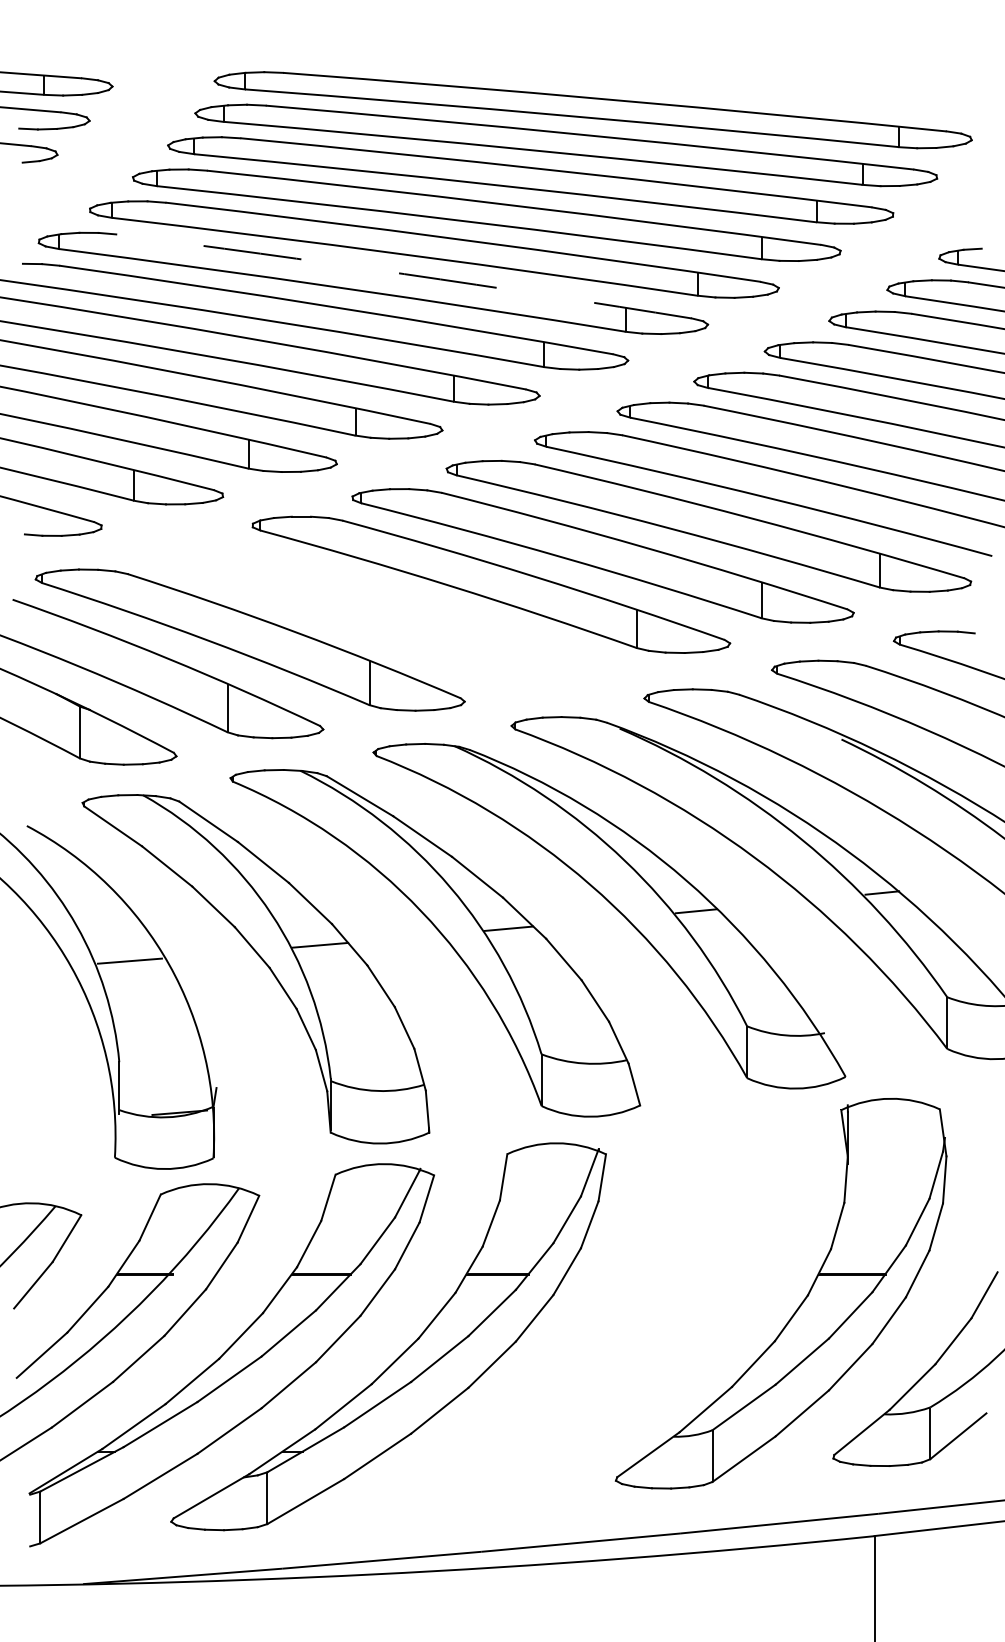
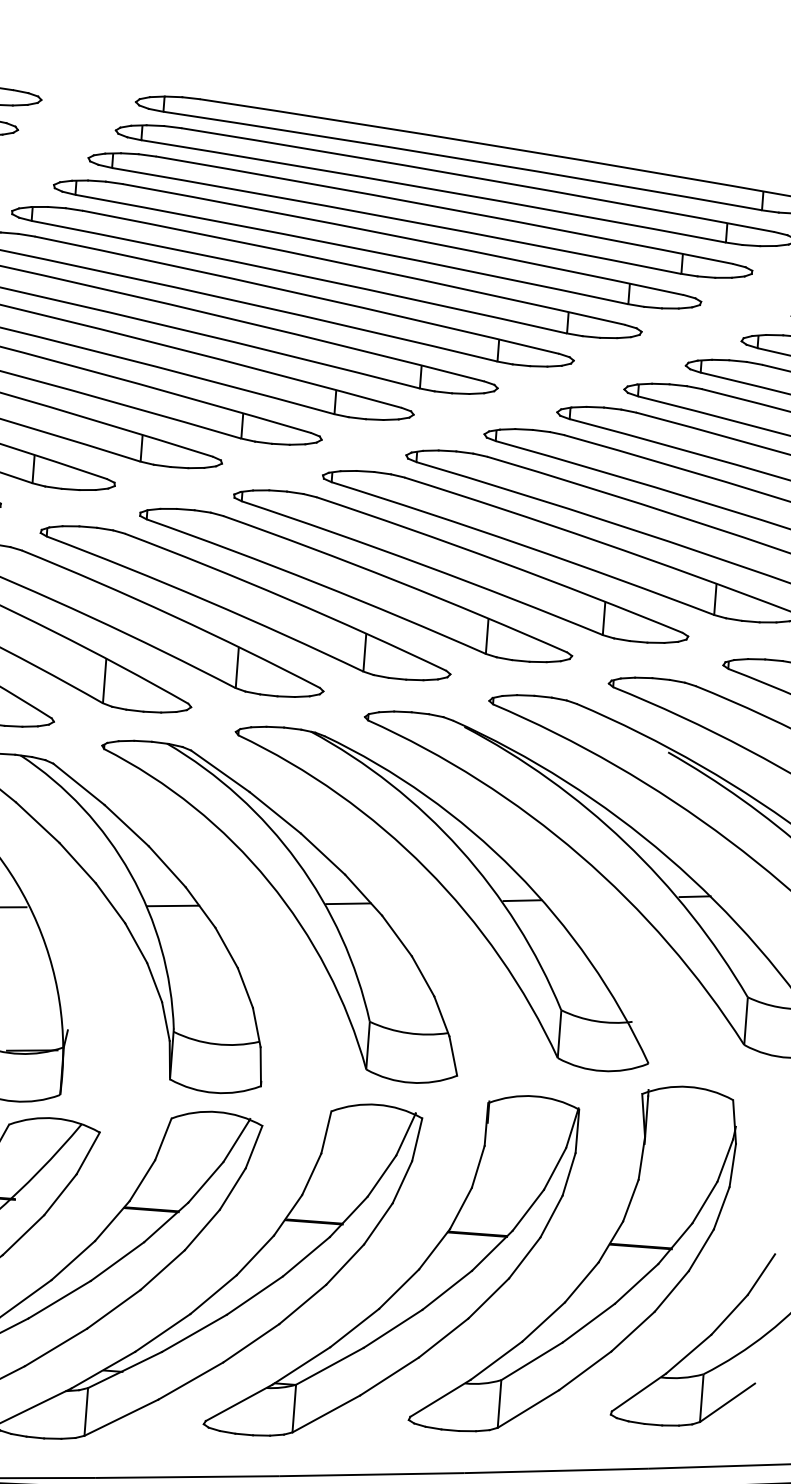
arc: (404, 274) -> (297, 293), dashed -> solid
part: (373, 612) -> (245, 602), added
part: (603, 1328) -> (407, 1278), added

